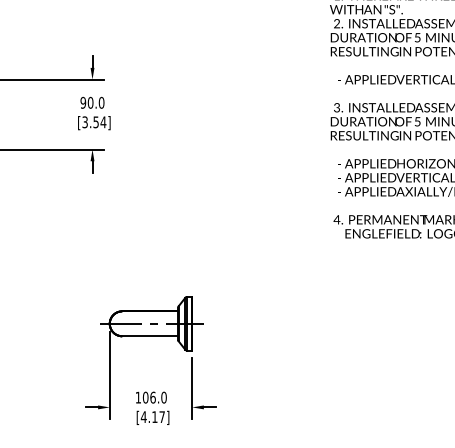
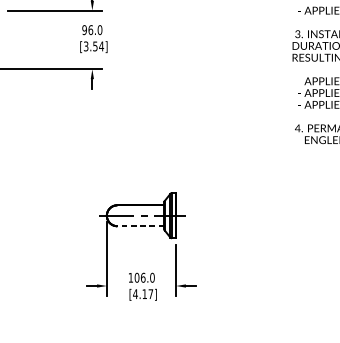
text: (90, 102) -> (90, 29), 90.0 -> 96.0
line: (150, 336) -> (141, 226), solid -> dashed

